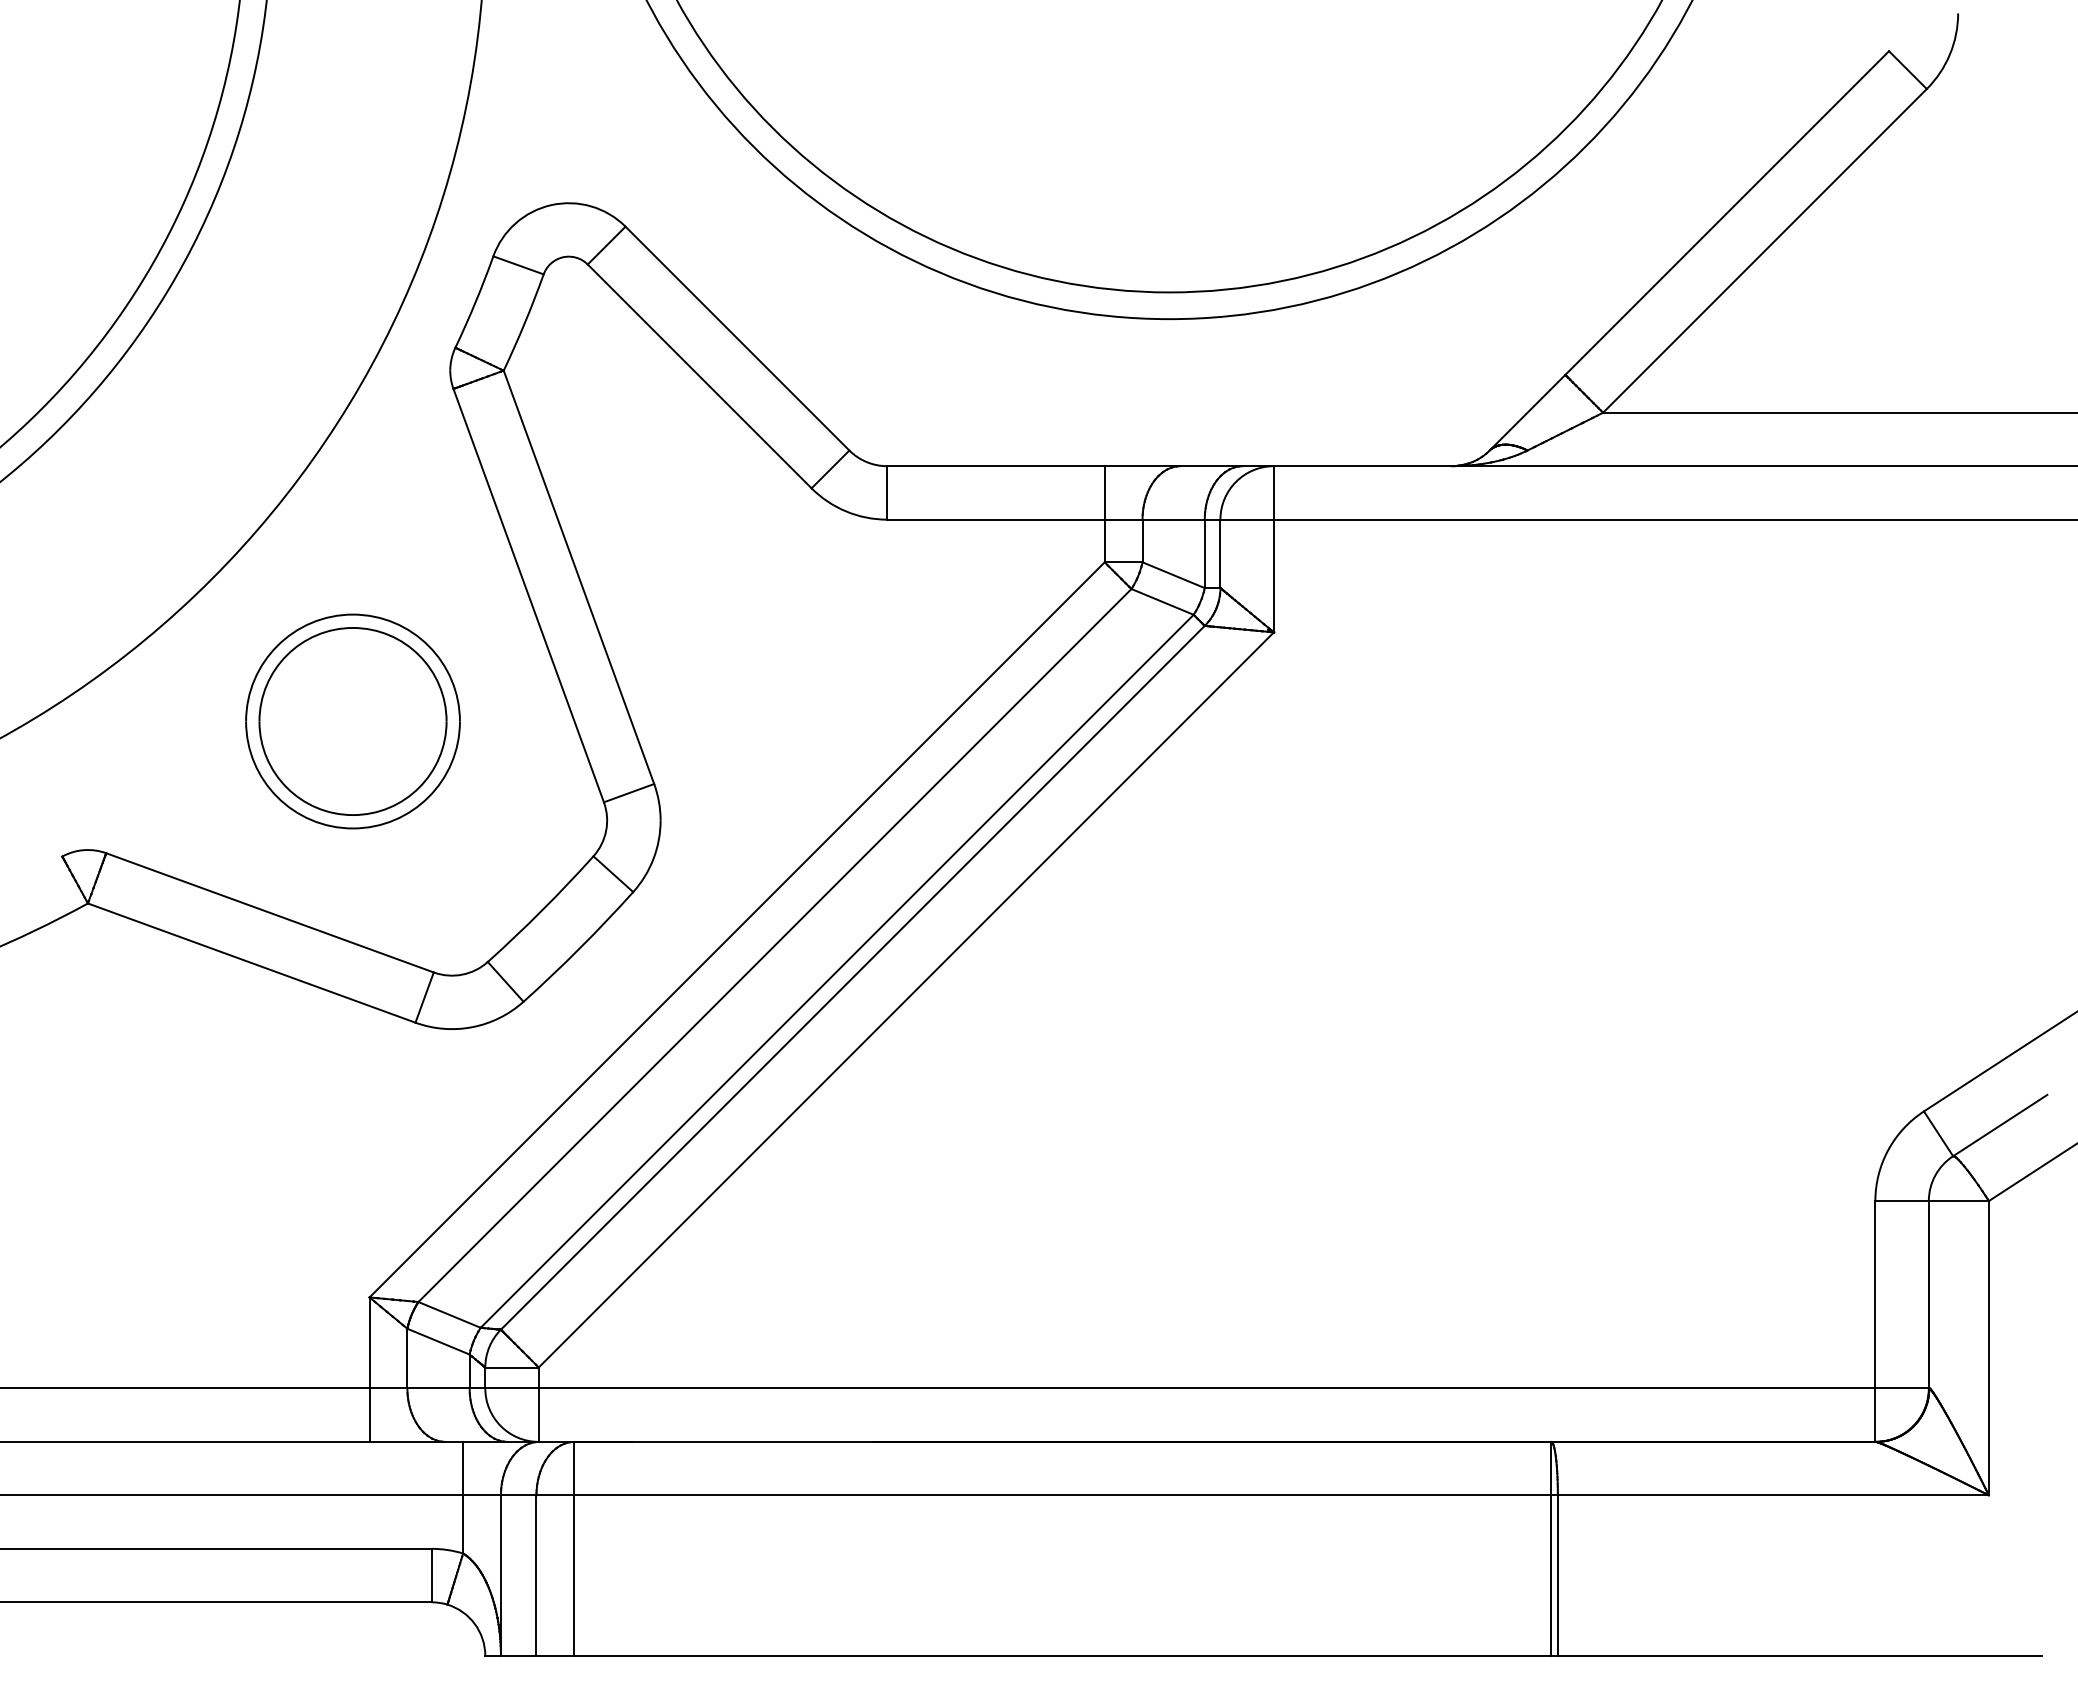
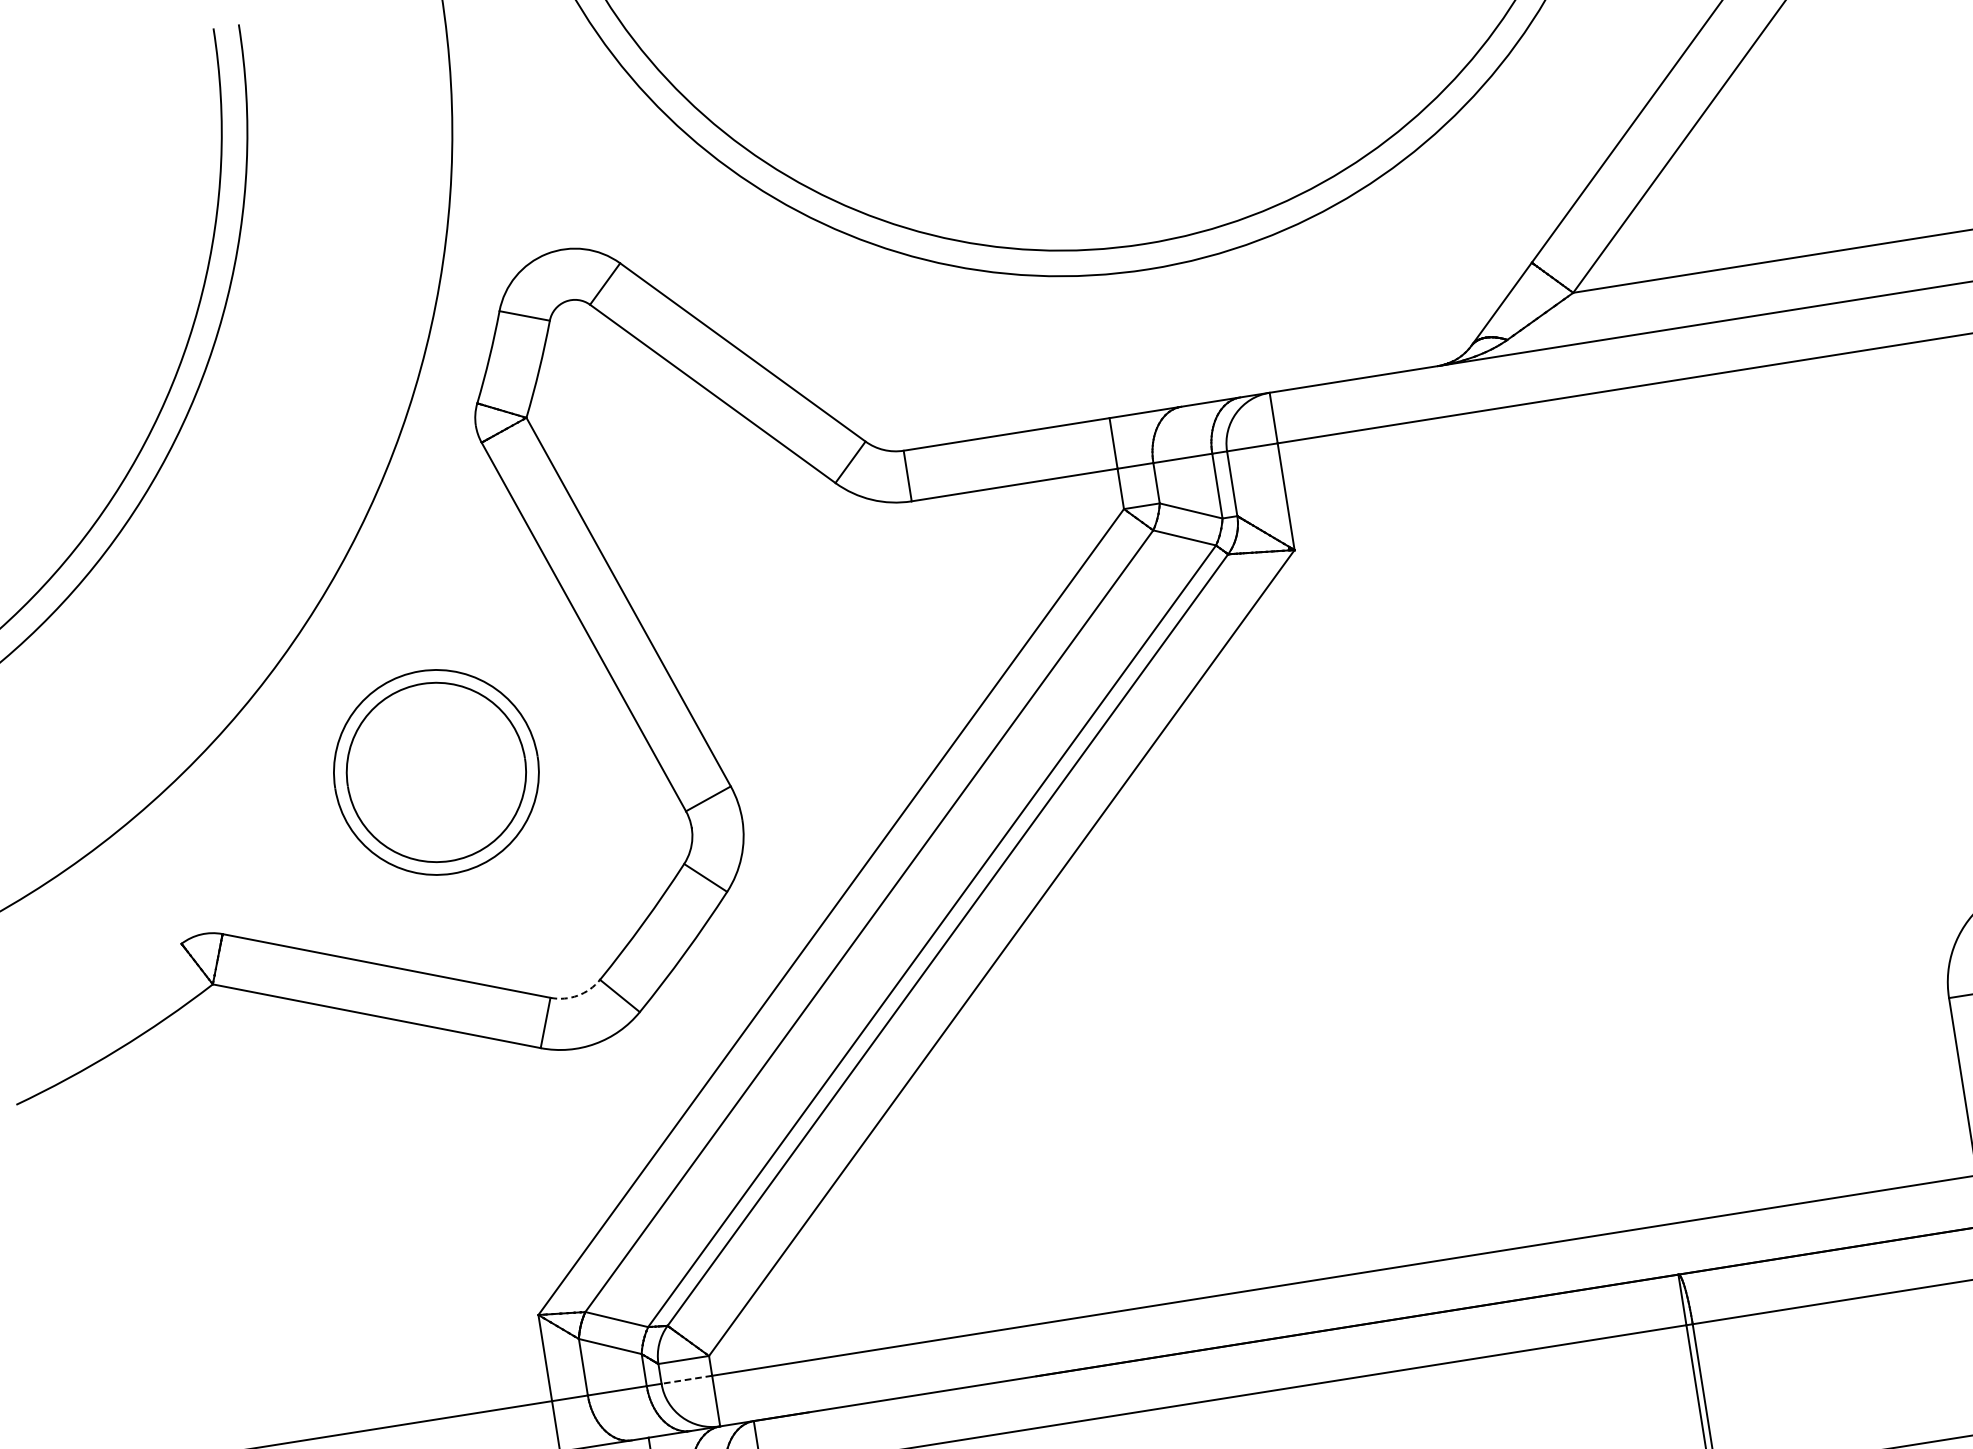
arc: (462, 974) -> (577, 995), solid -> dashed
line: (512, 1388) -> (687, 1379), solid -> dashed

